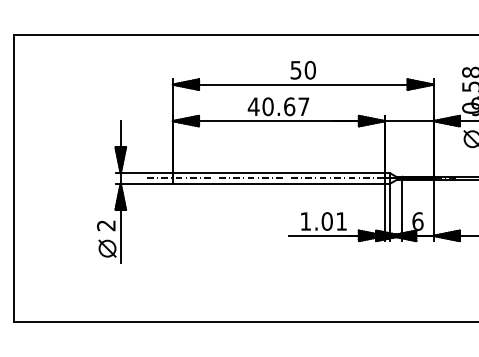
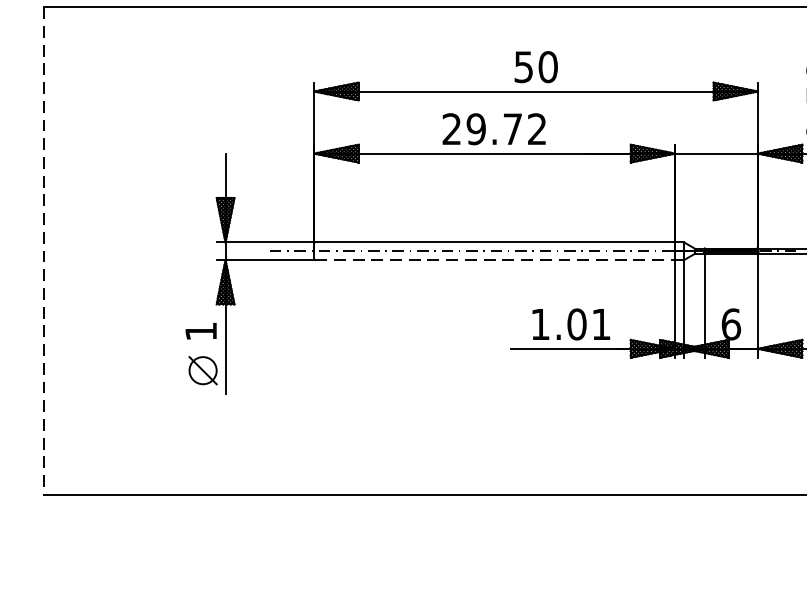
text: (278, 106) -> (494, 128), 40.67 -> 29.72
line: (13, 178) -> (43, 251), solid -> dashed
line: (279, 183) -> (495, 259), solid -> dashed
text: (106, 225) -> (201, 331), 2 -> 1

